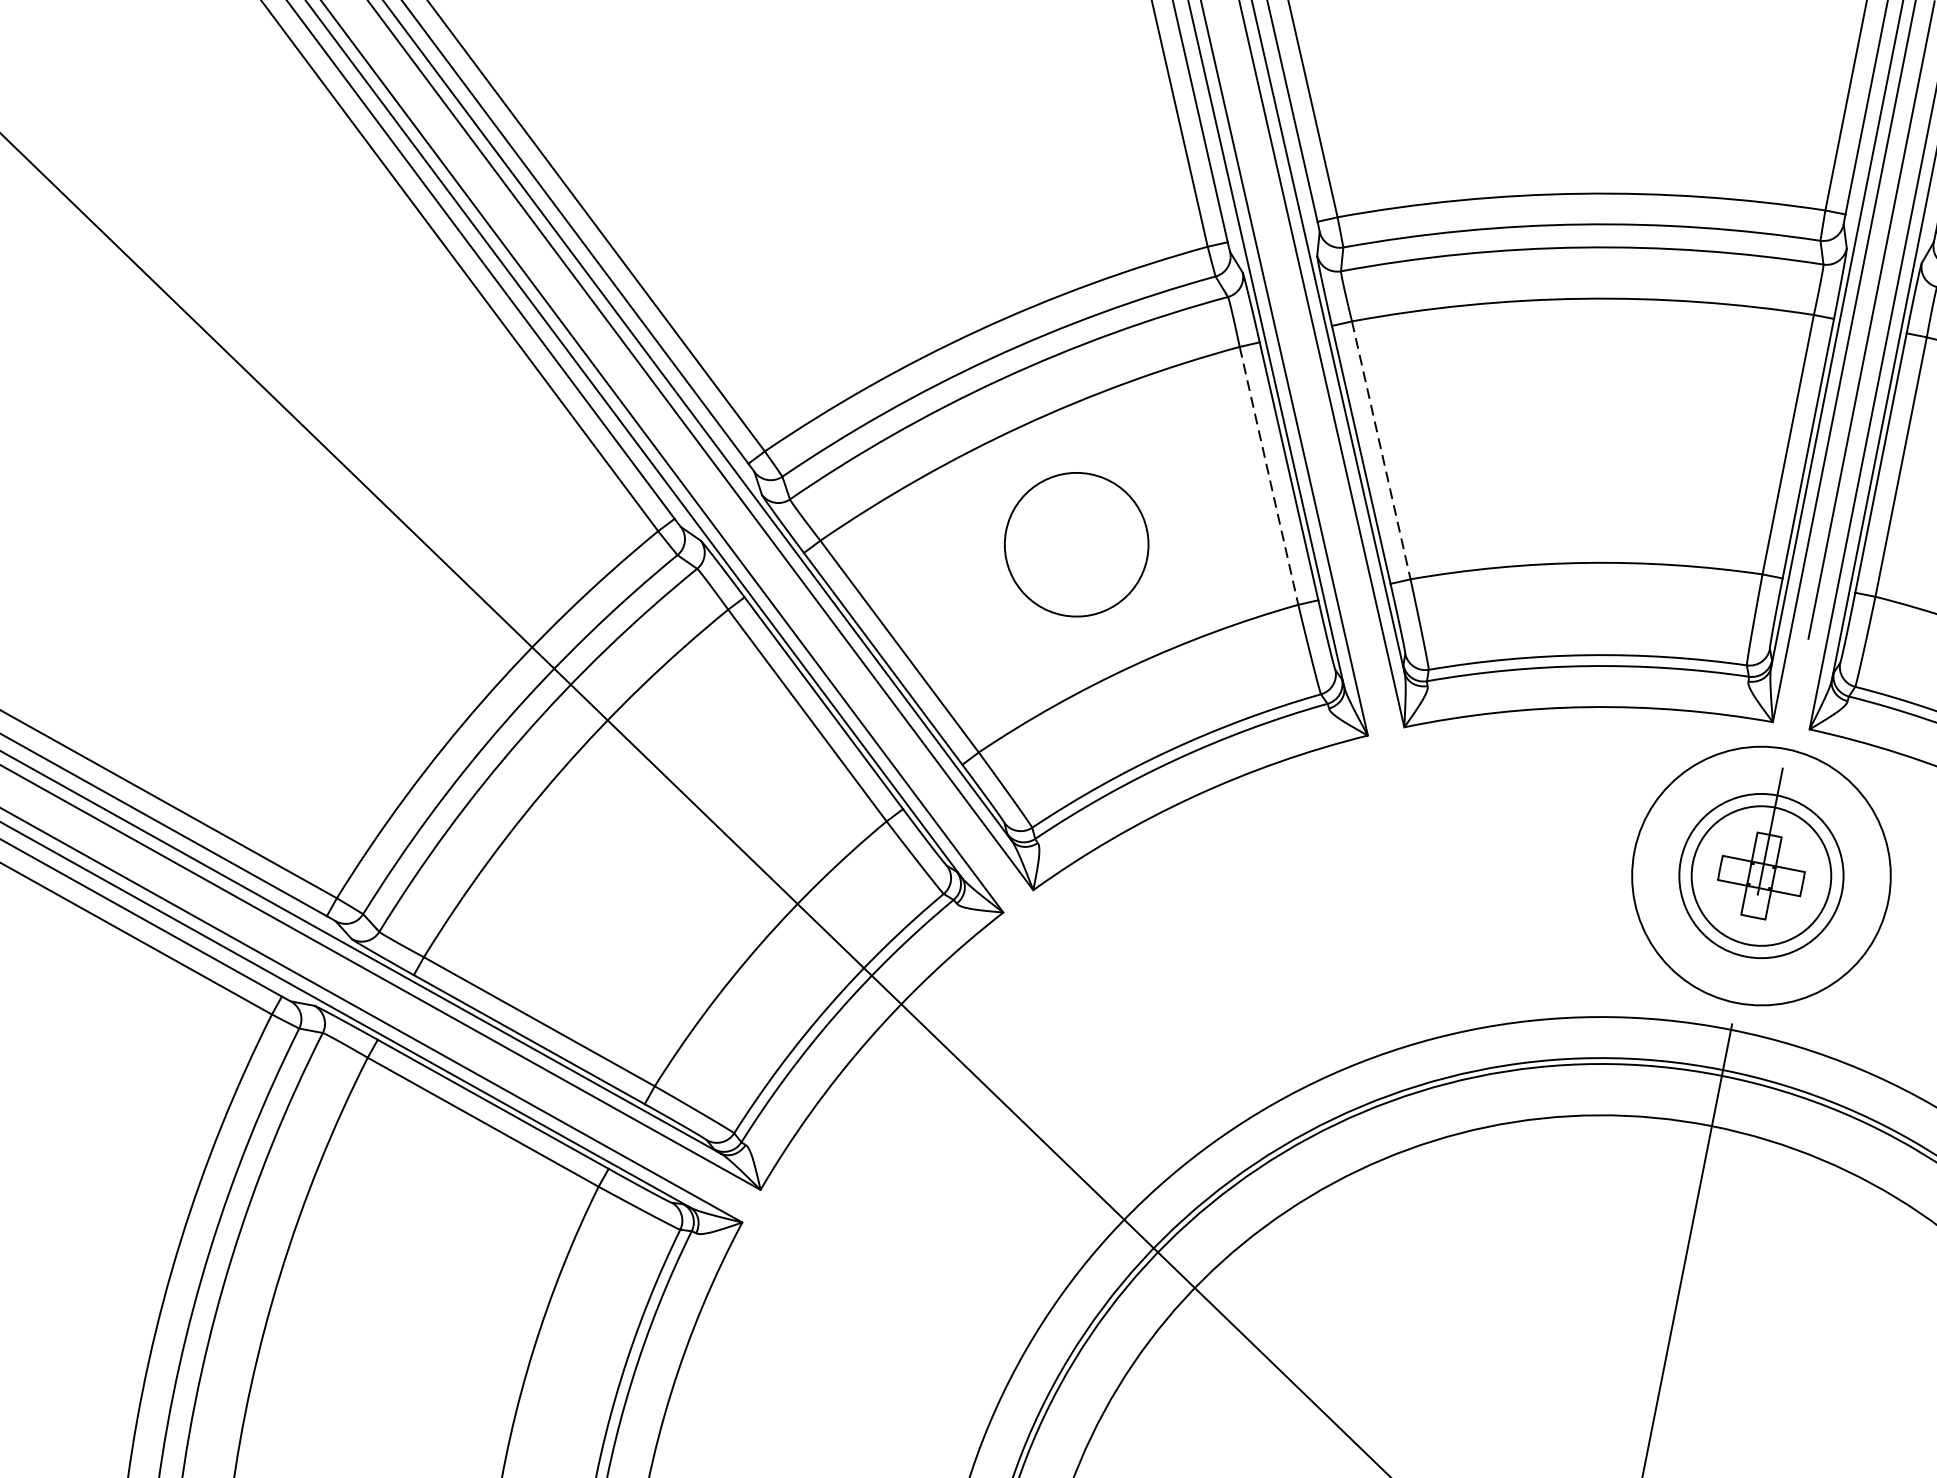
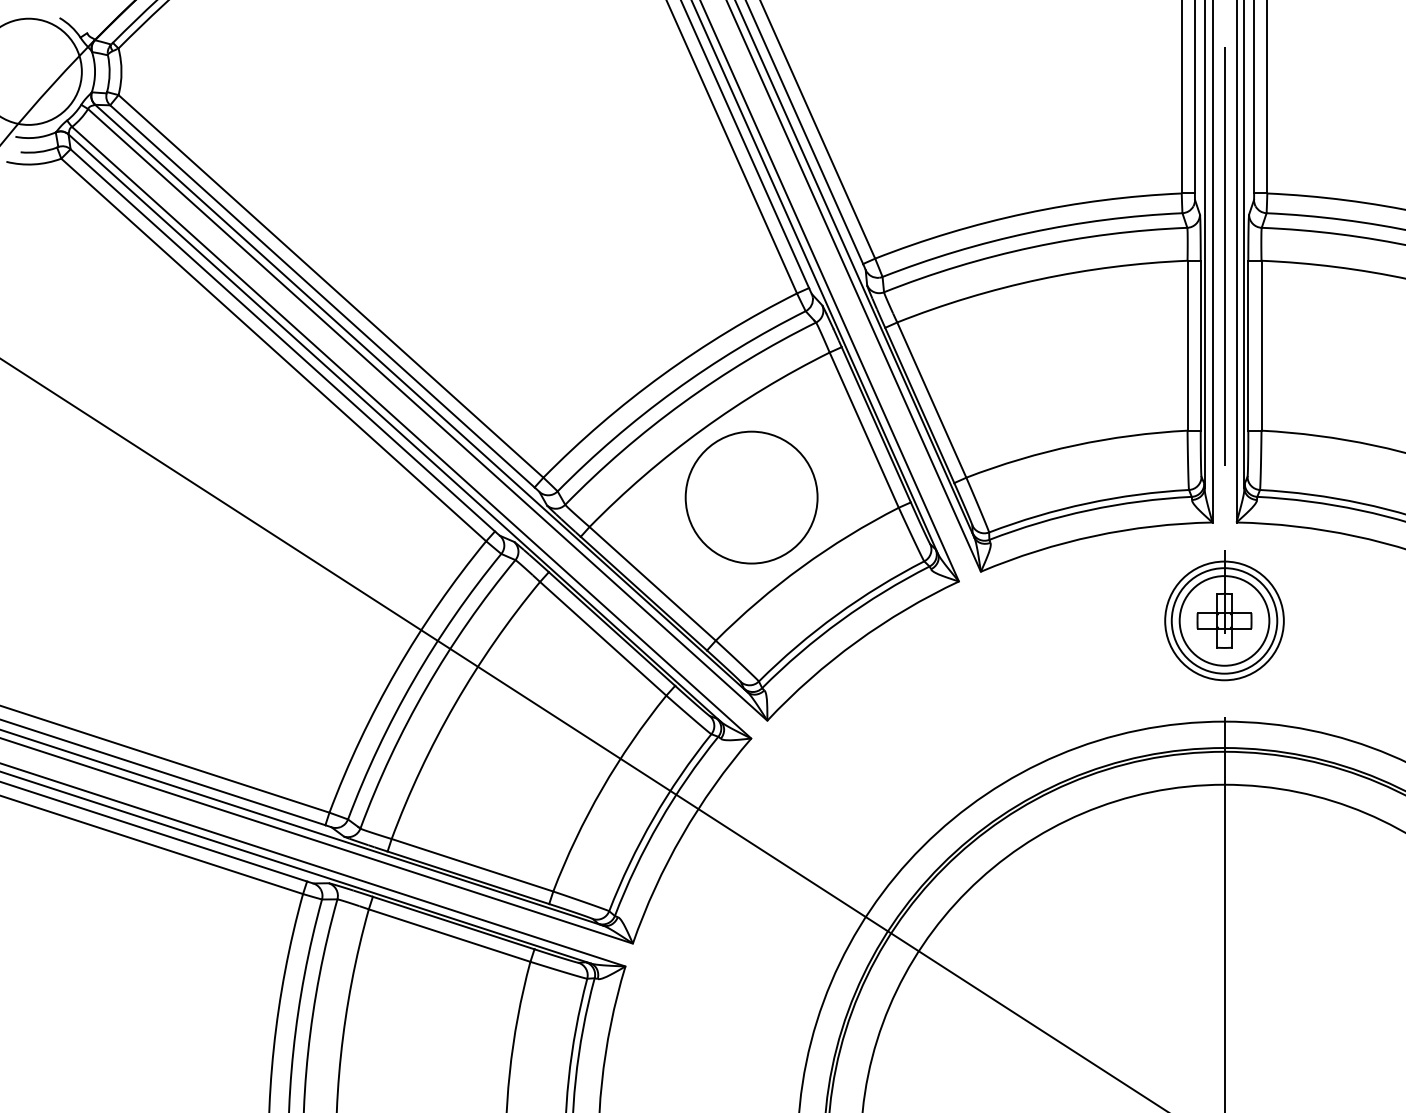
line: (1380, 450) -> (931, 400), dashed -> solid
line: (1269, 476) -> (864, 430), dashed -> solid
circle: (1076, 544) -> (751, 497), size x1.43
circle: (1761, 875) -> (1224, 620), size x0.71

